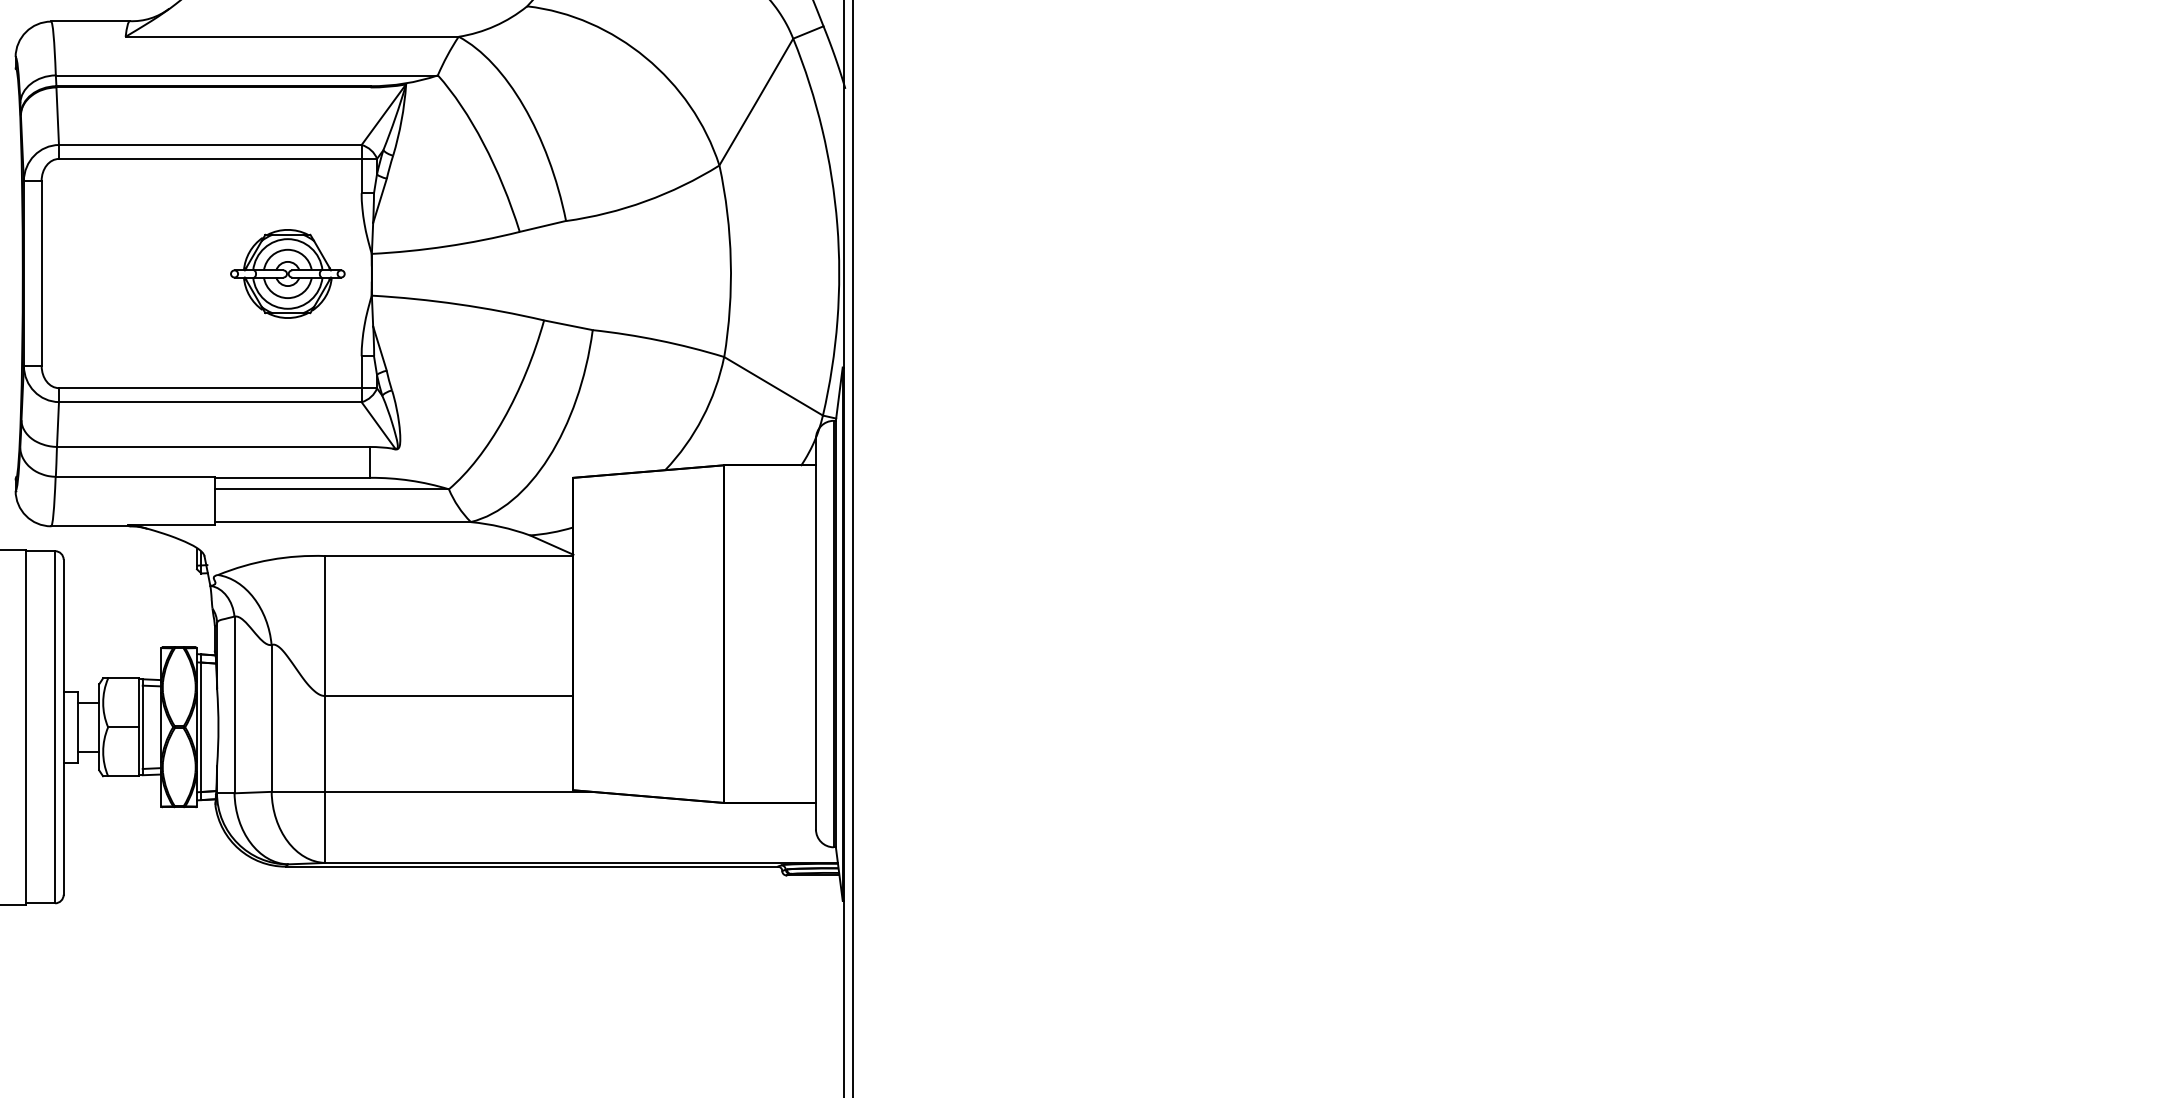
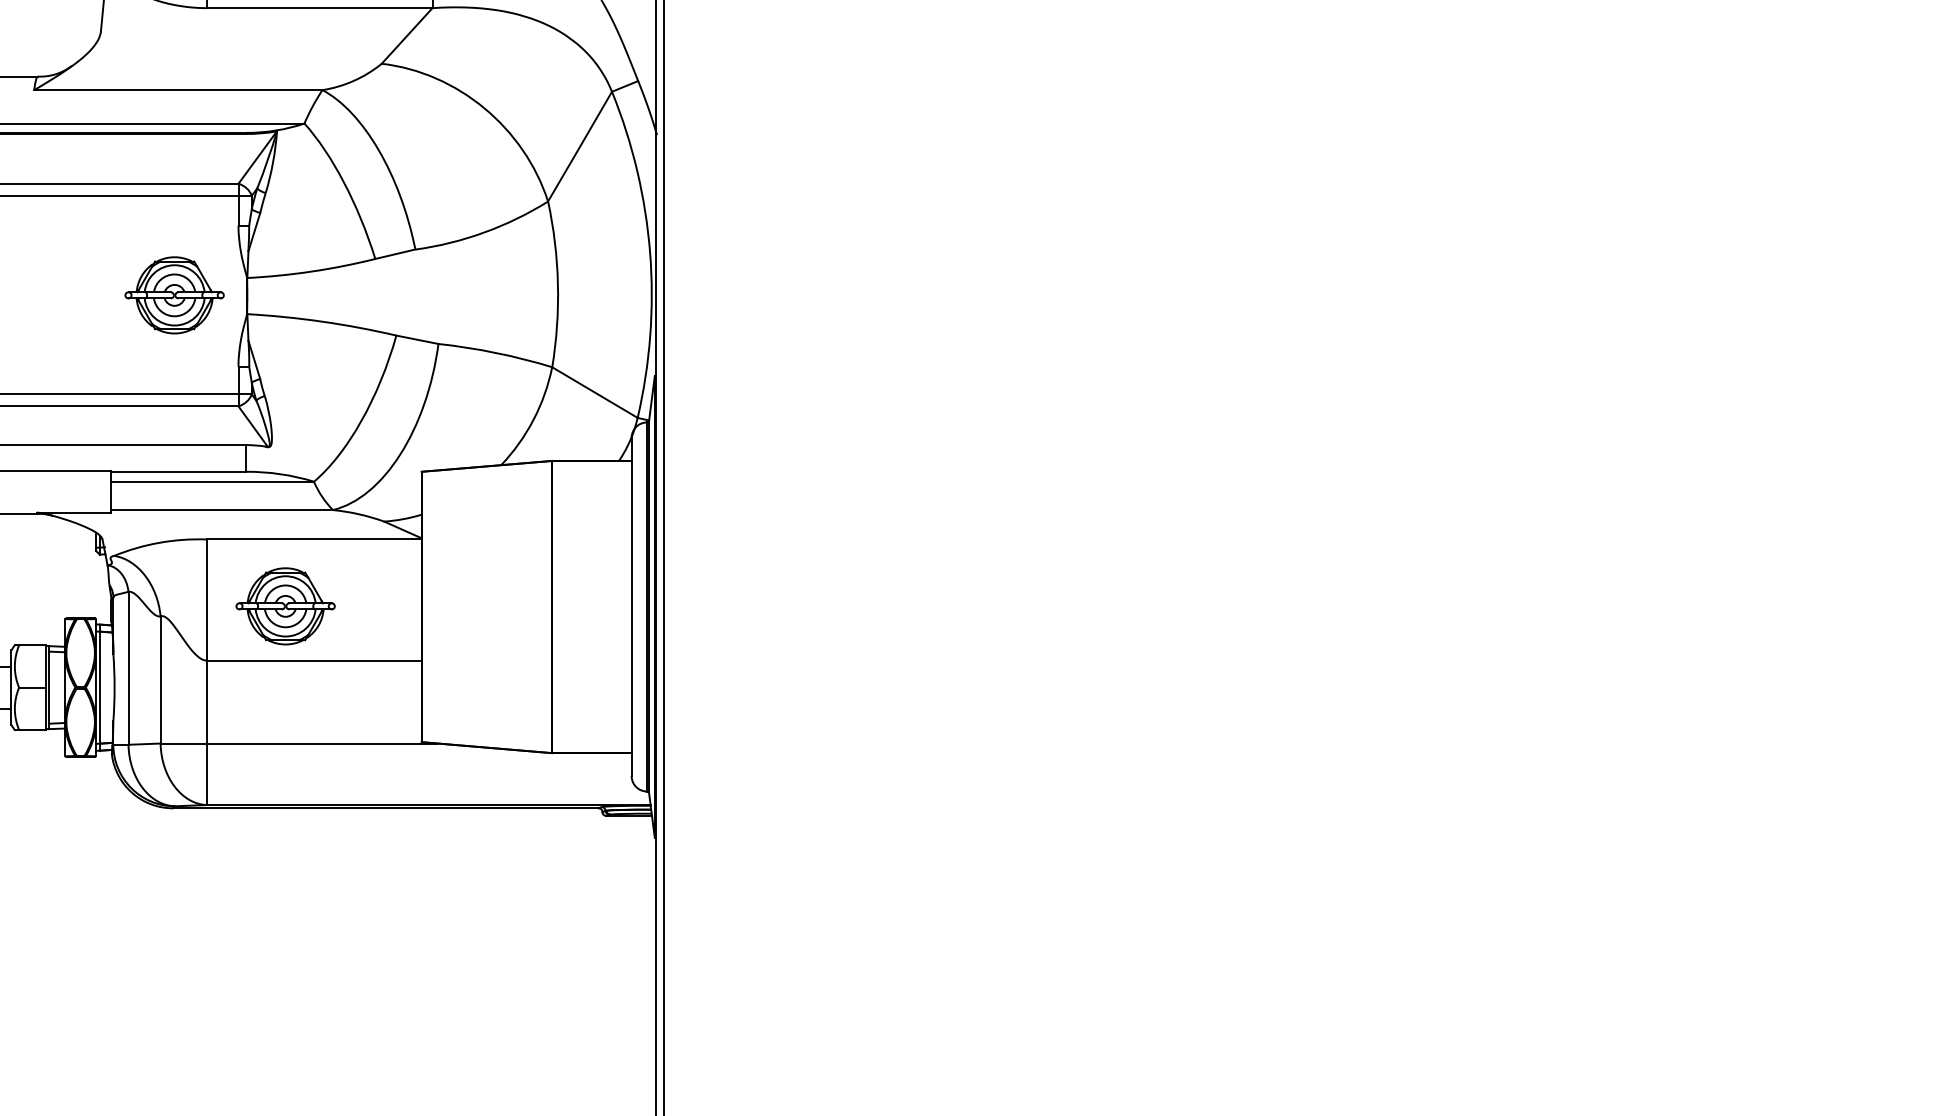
part: (415, 633) -> (285, 606), added

